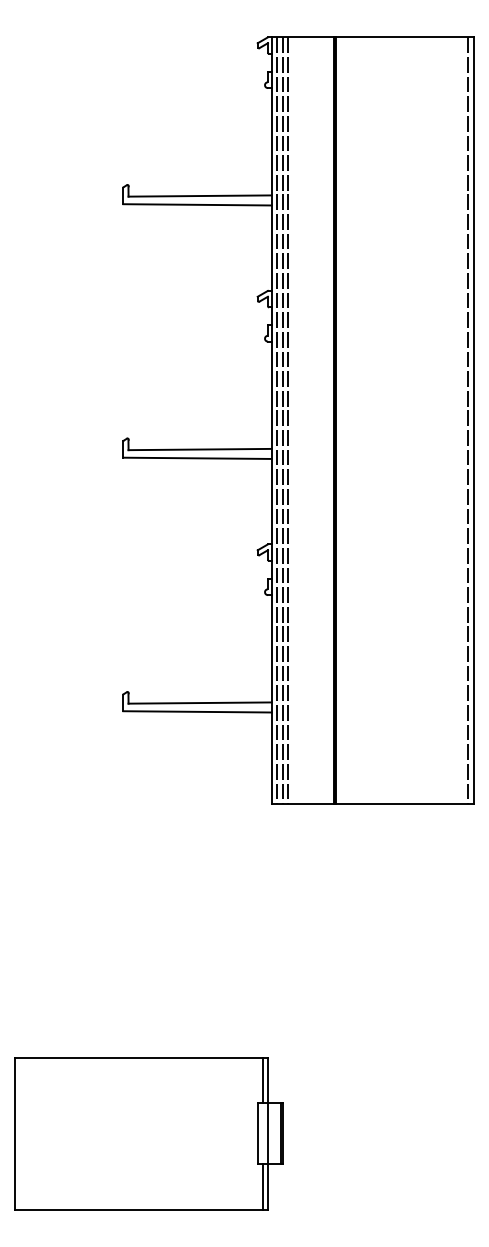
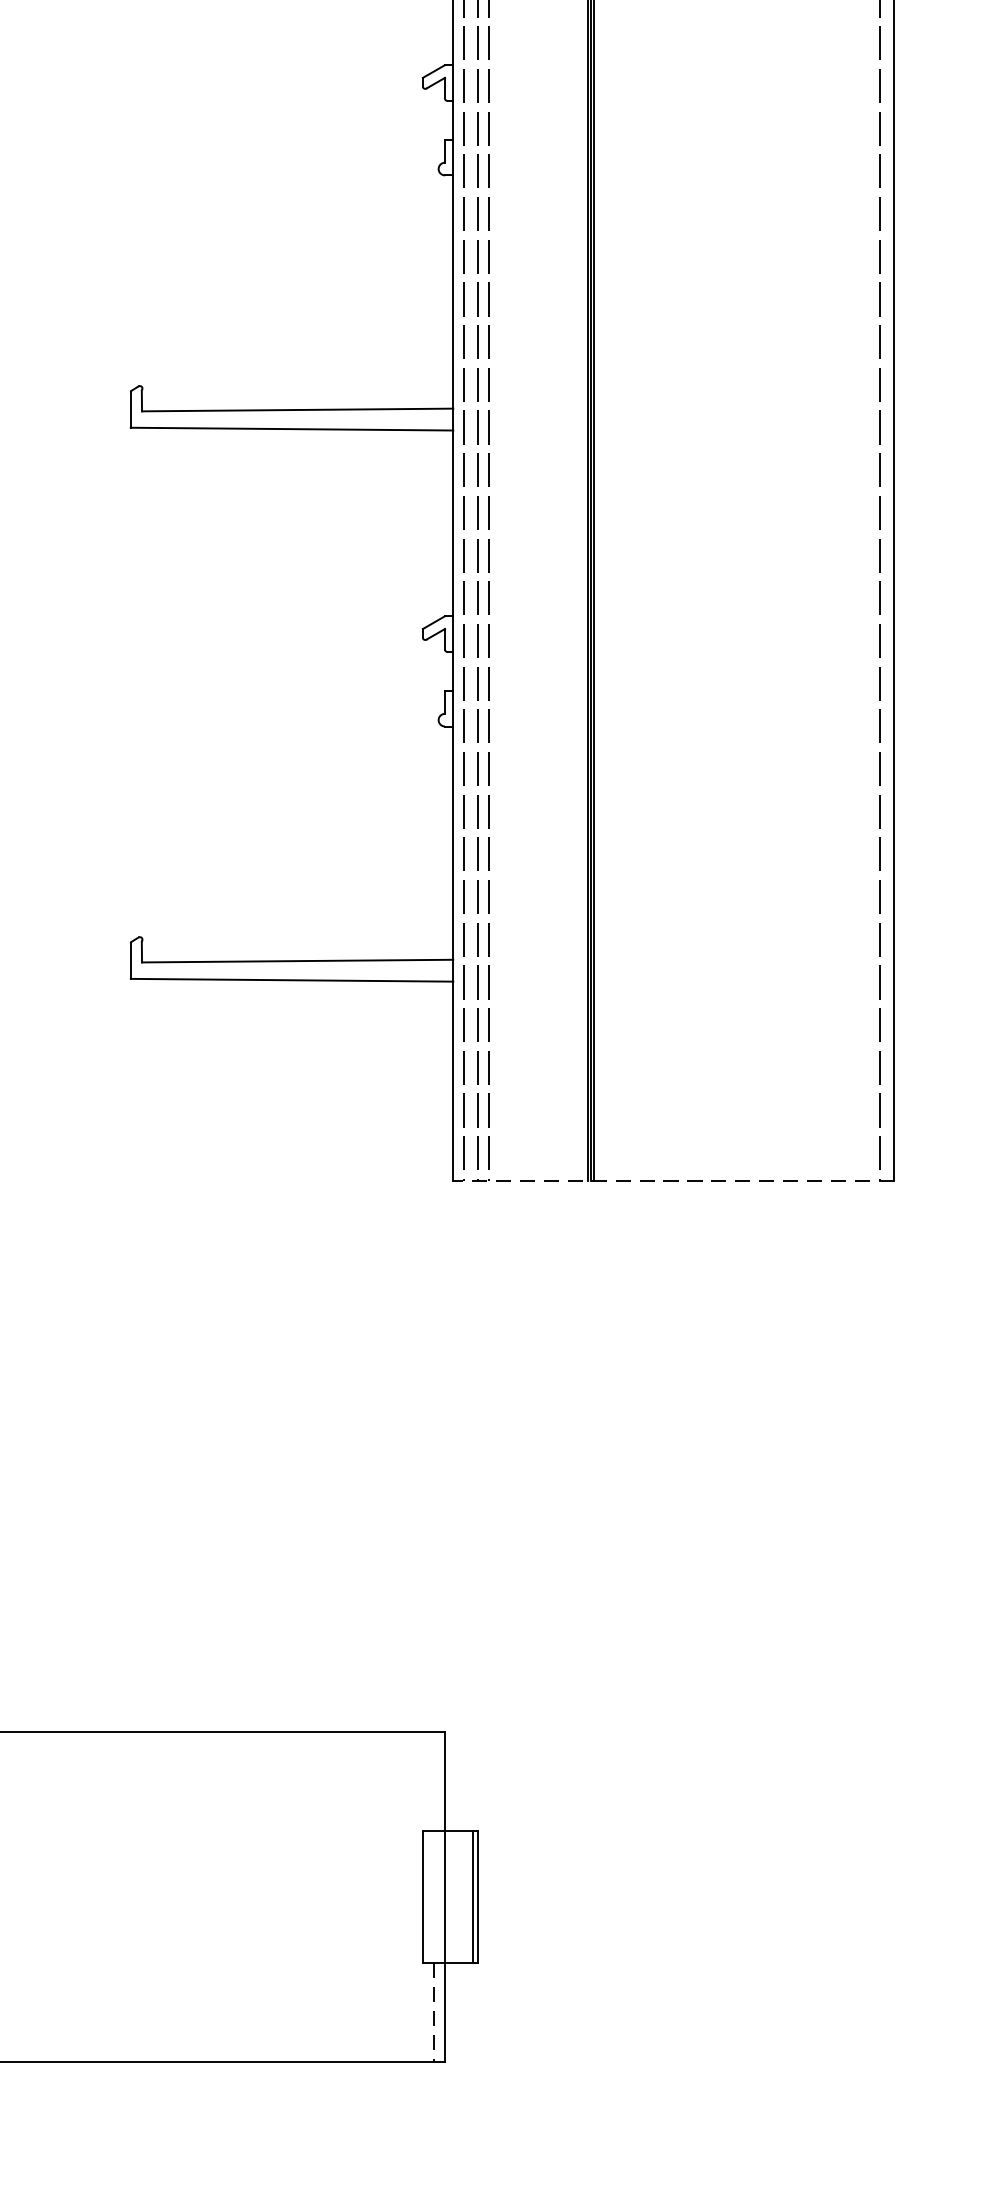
line: (372, 804) -> (672, 1181), solid -> dashed
line: (262, 1080) -> (433, 1781), removed
line: (262, 1186) -> (433, 2012), solid -> dashed

